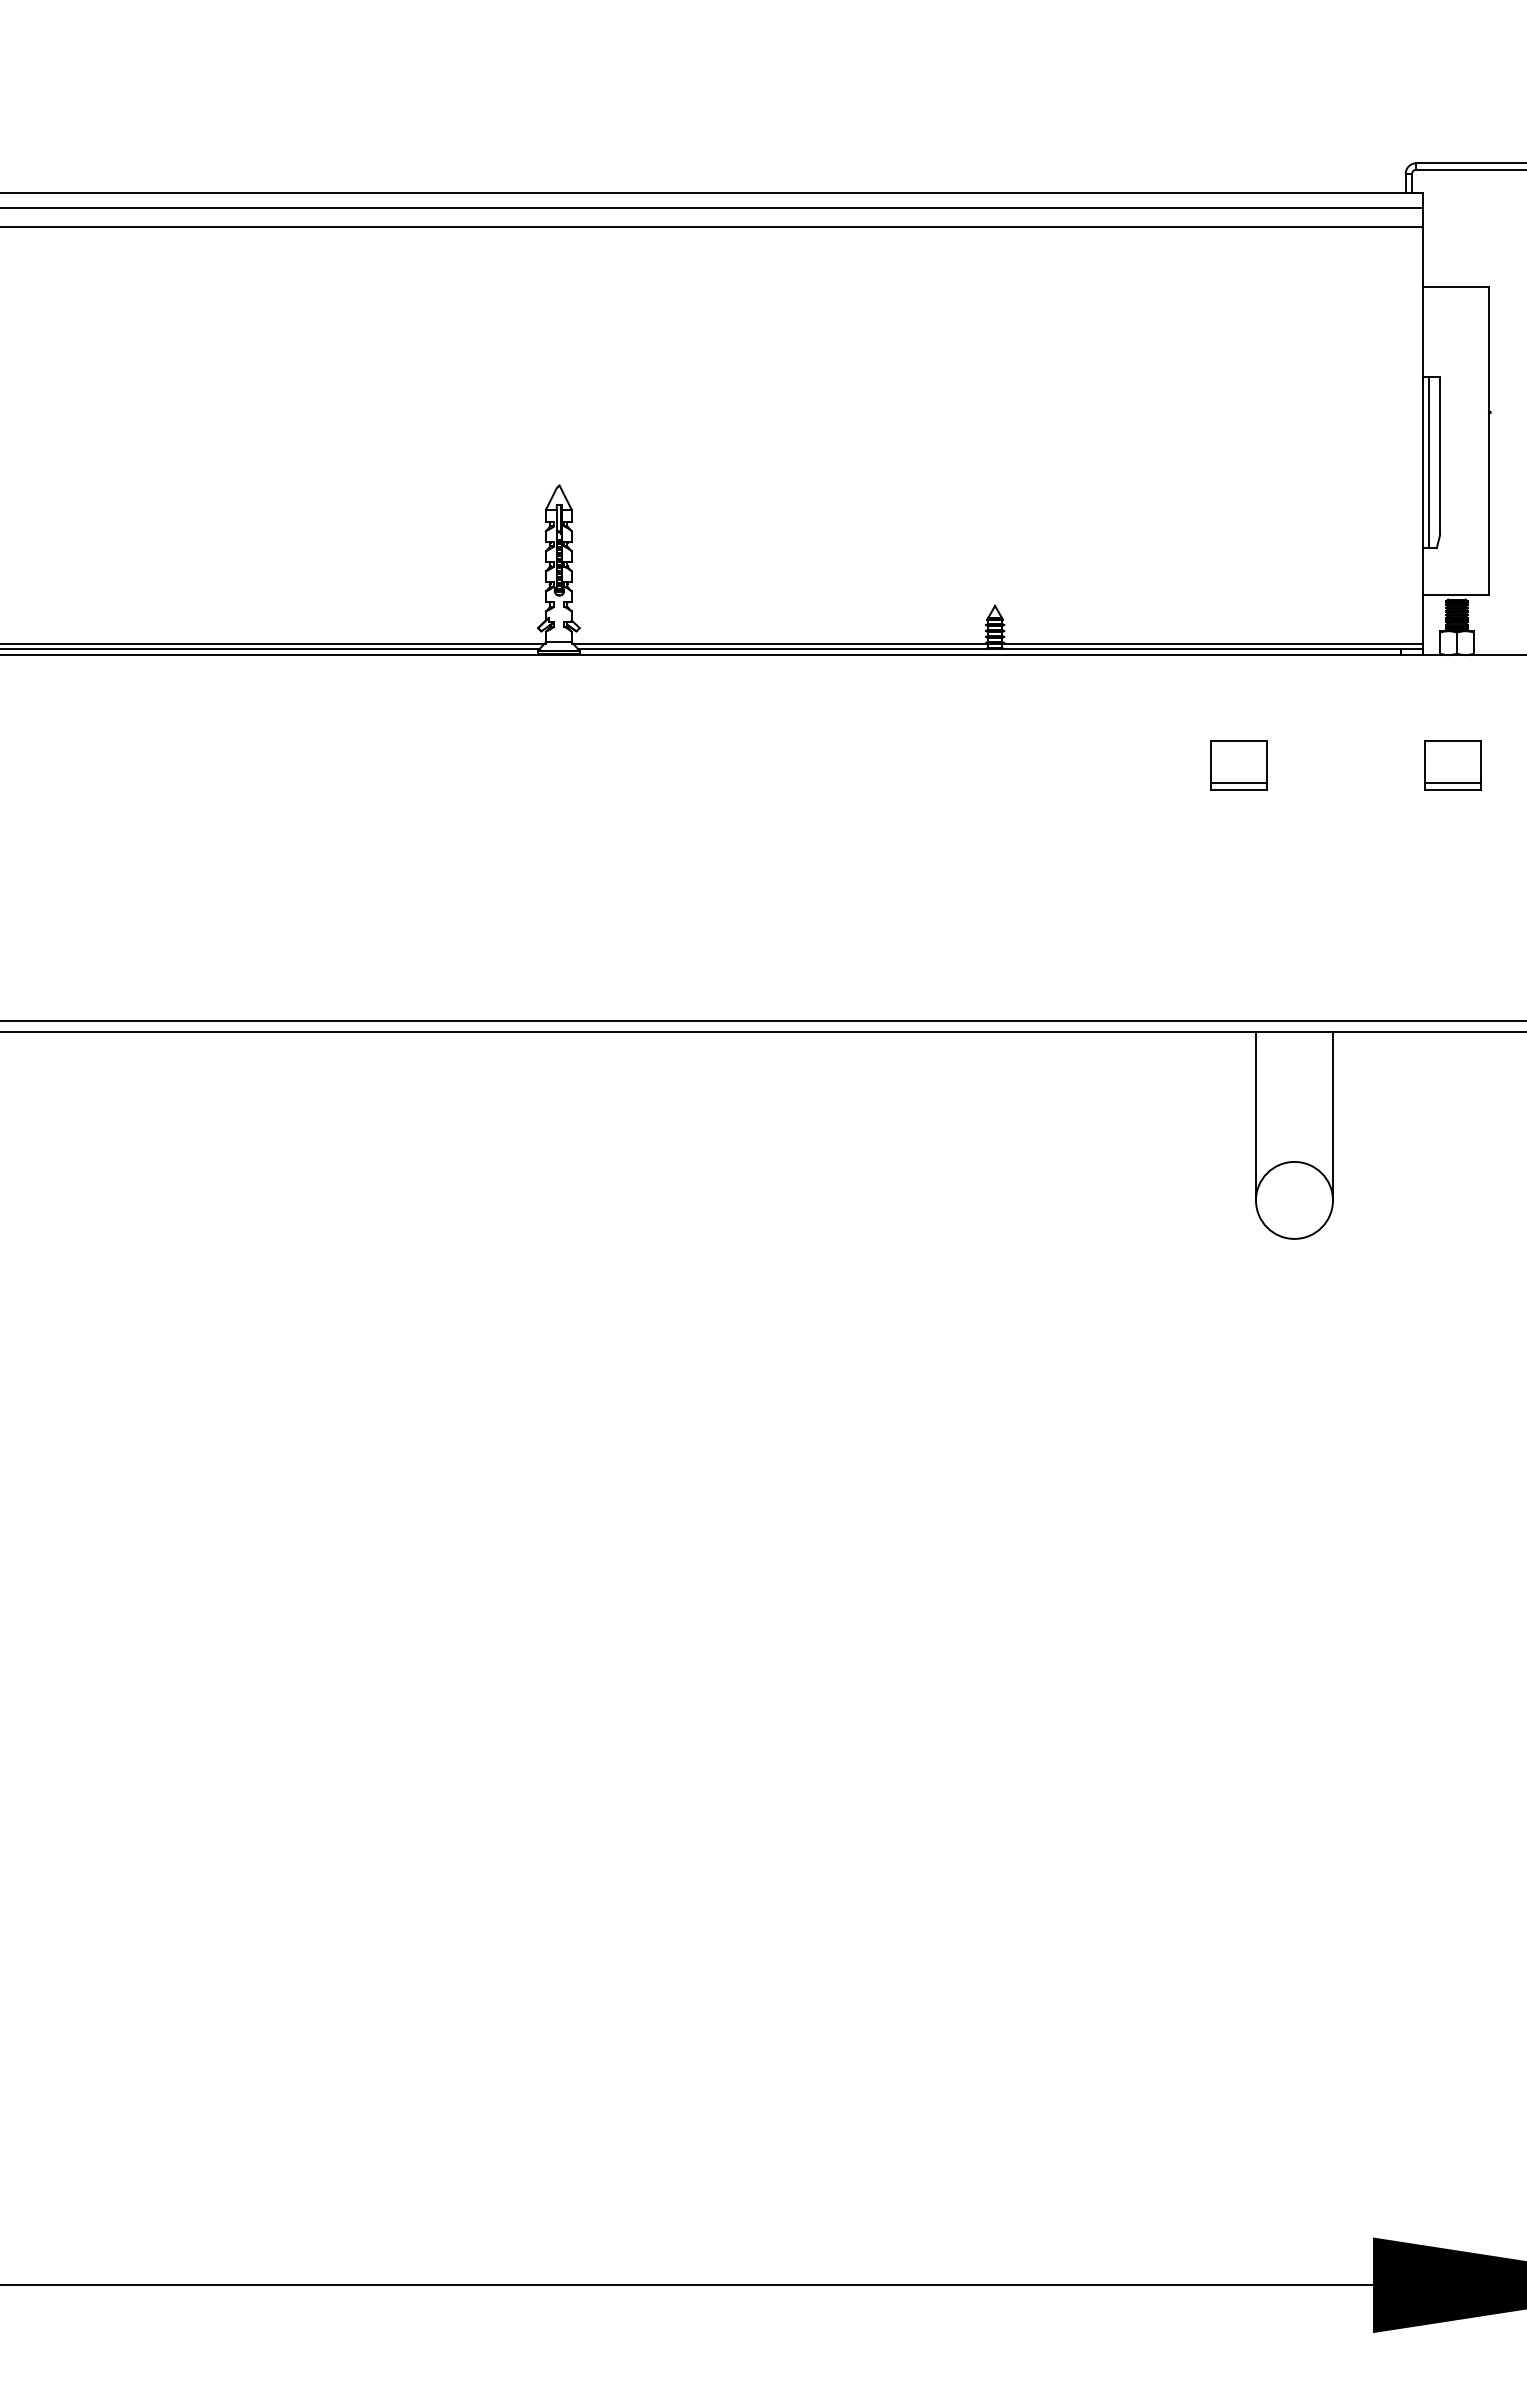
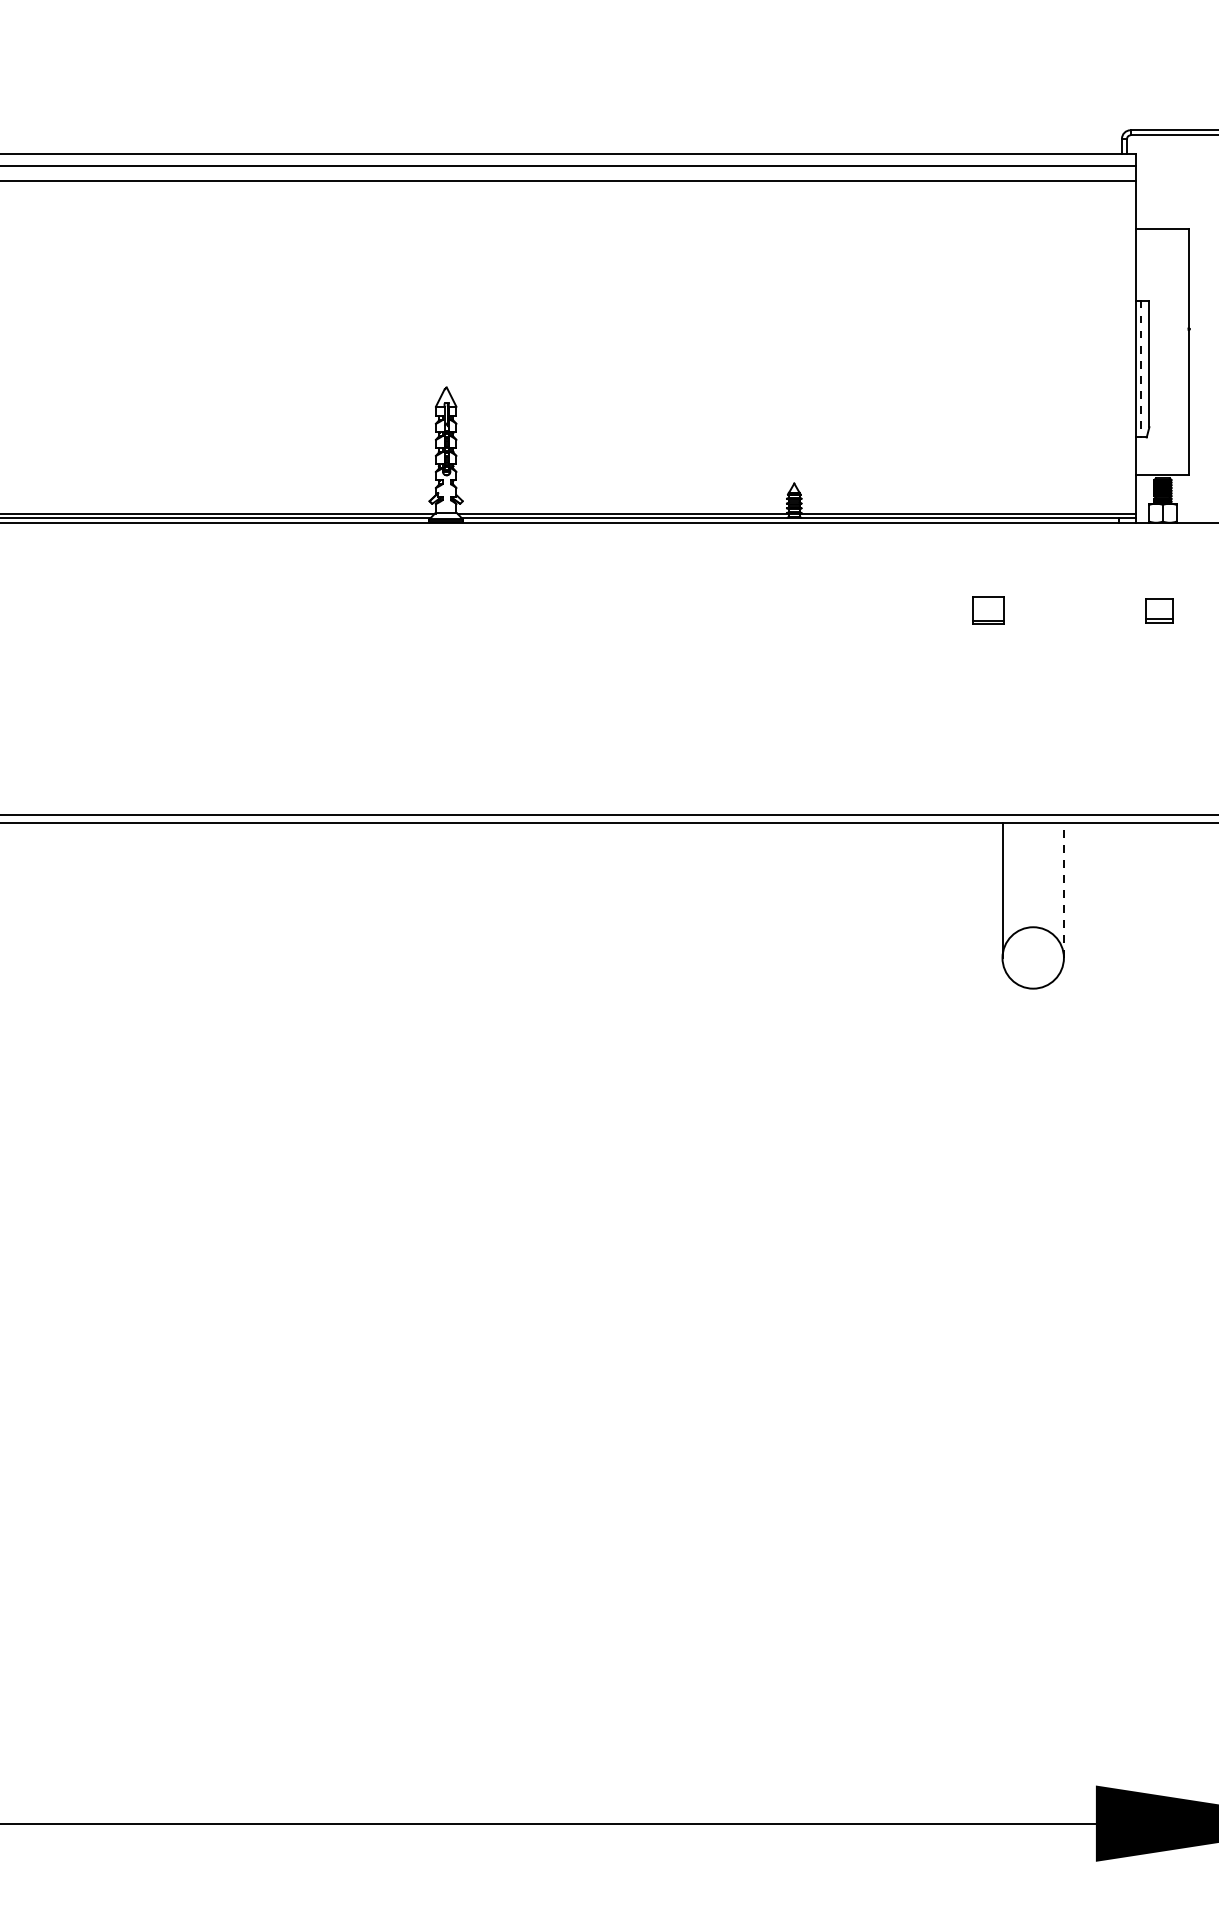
line: (1428, 462) -> (1140, 369), solid -> dashed
part: (1238, 765) -> (988, 610), size x0.7
part: (1452, 765) -> (1159, 610), size x0.6
line: (1332, 1115) -> (1063, 890), solid -> dashed

